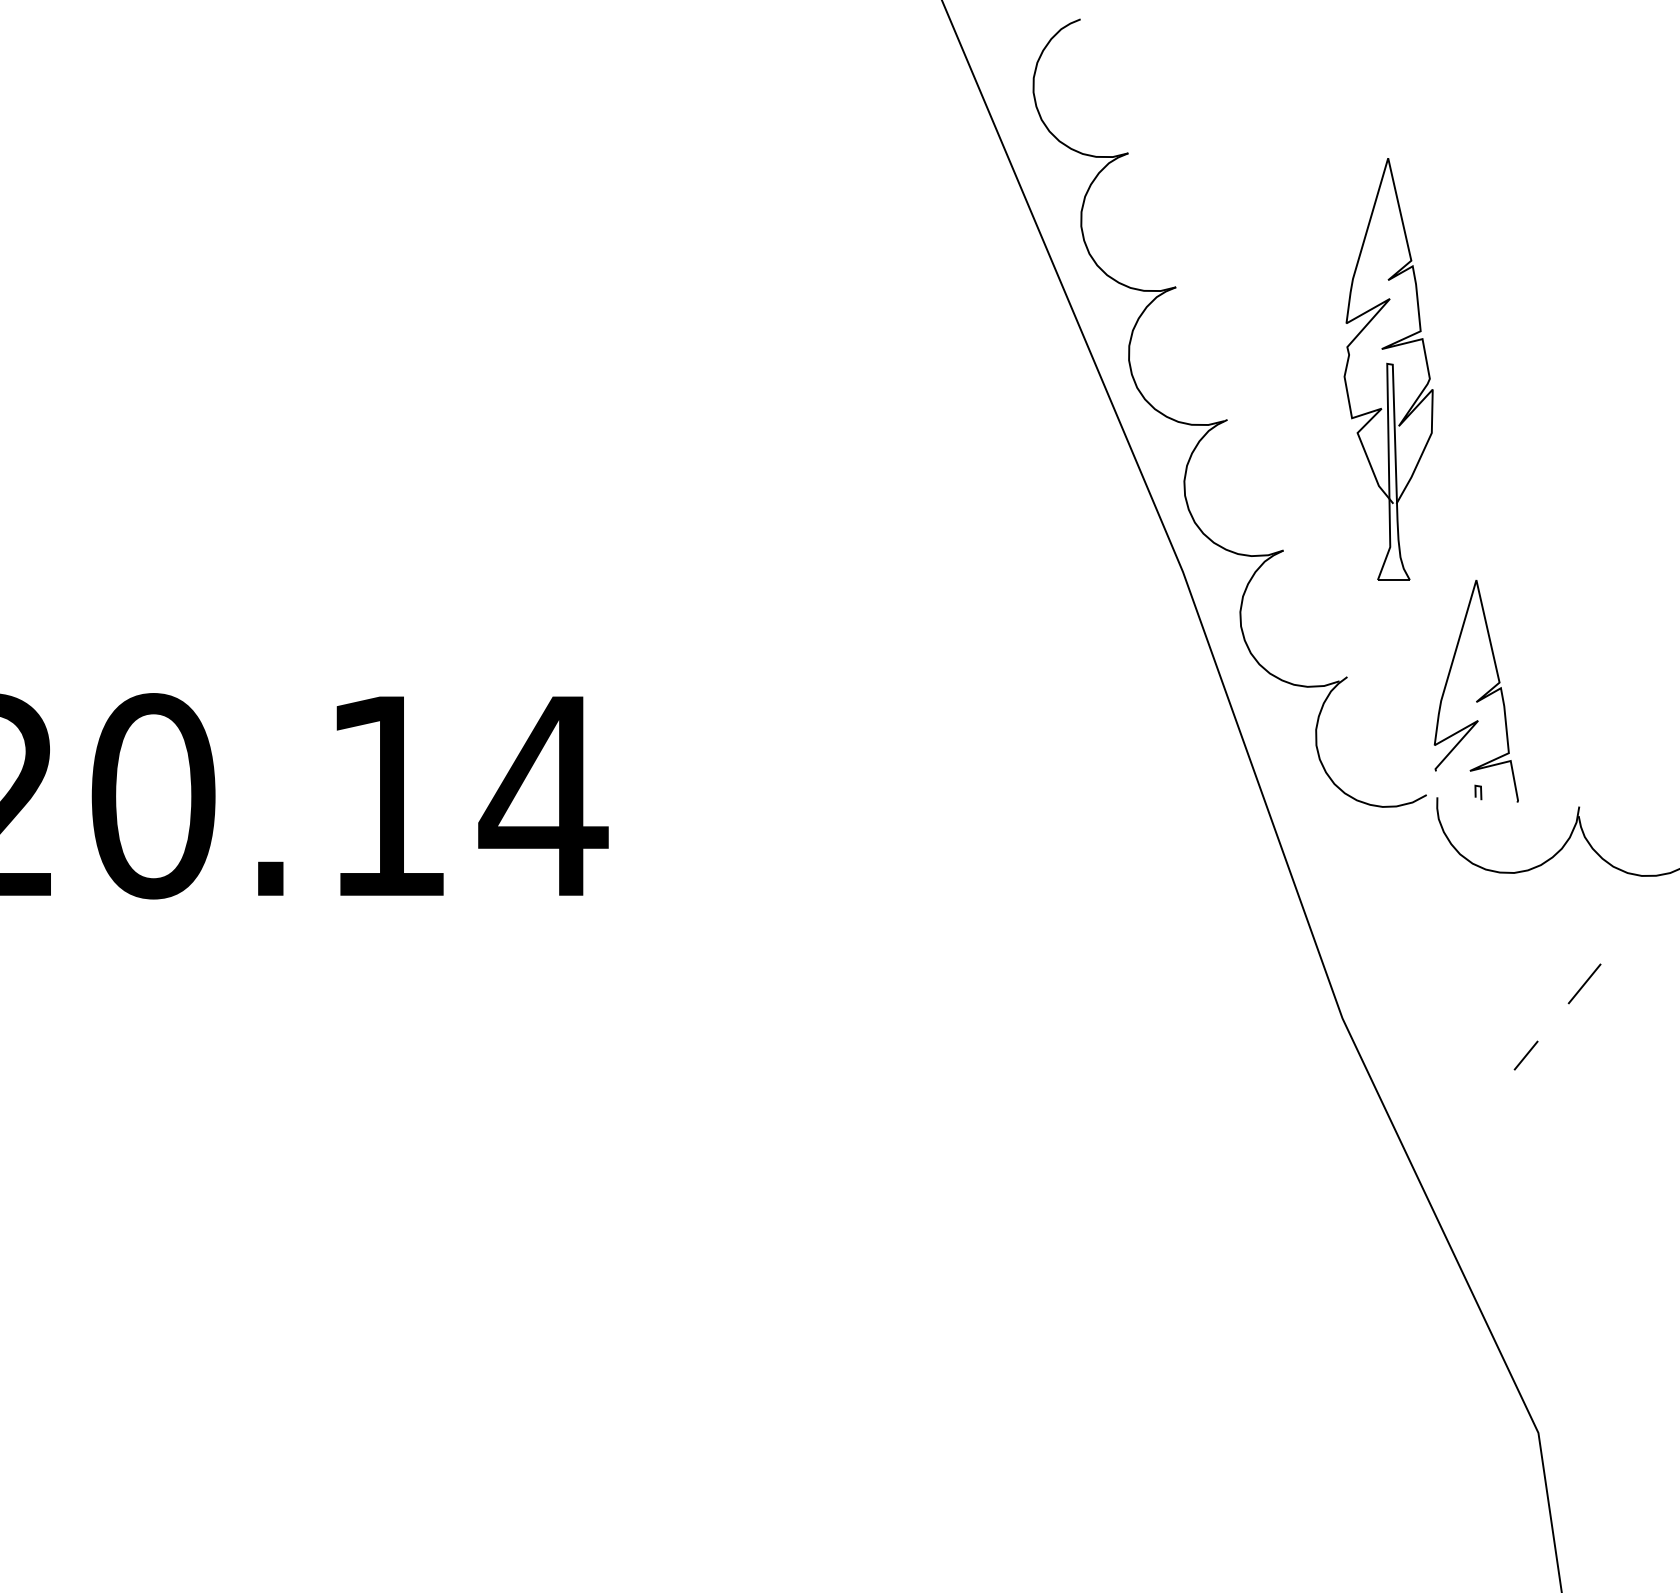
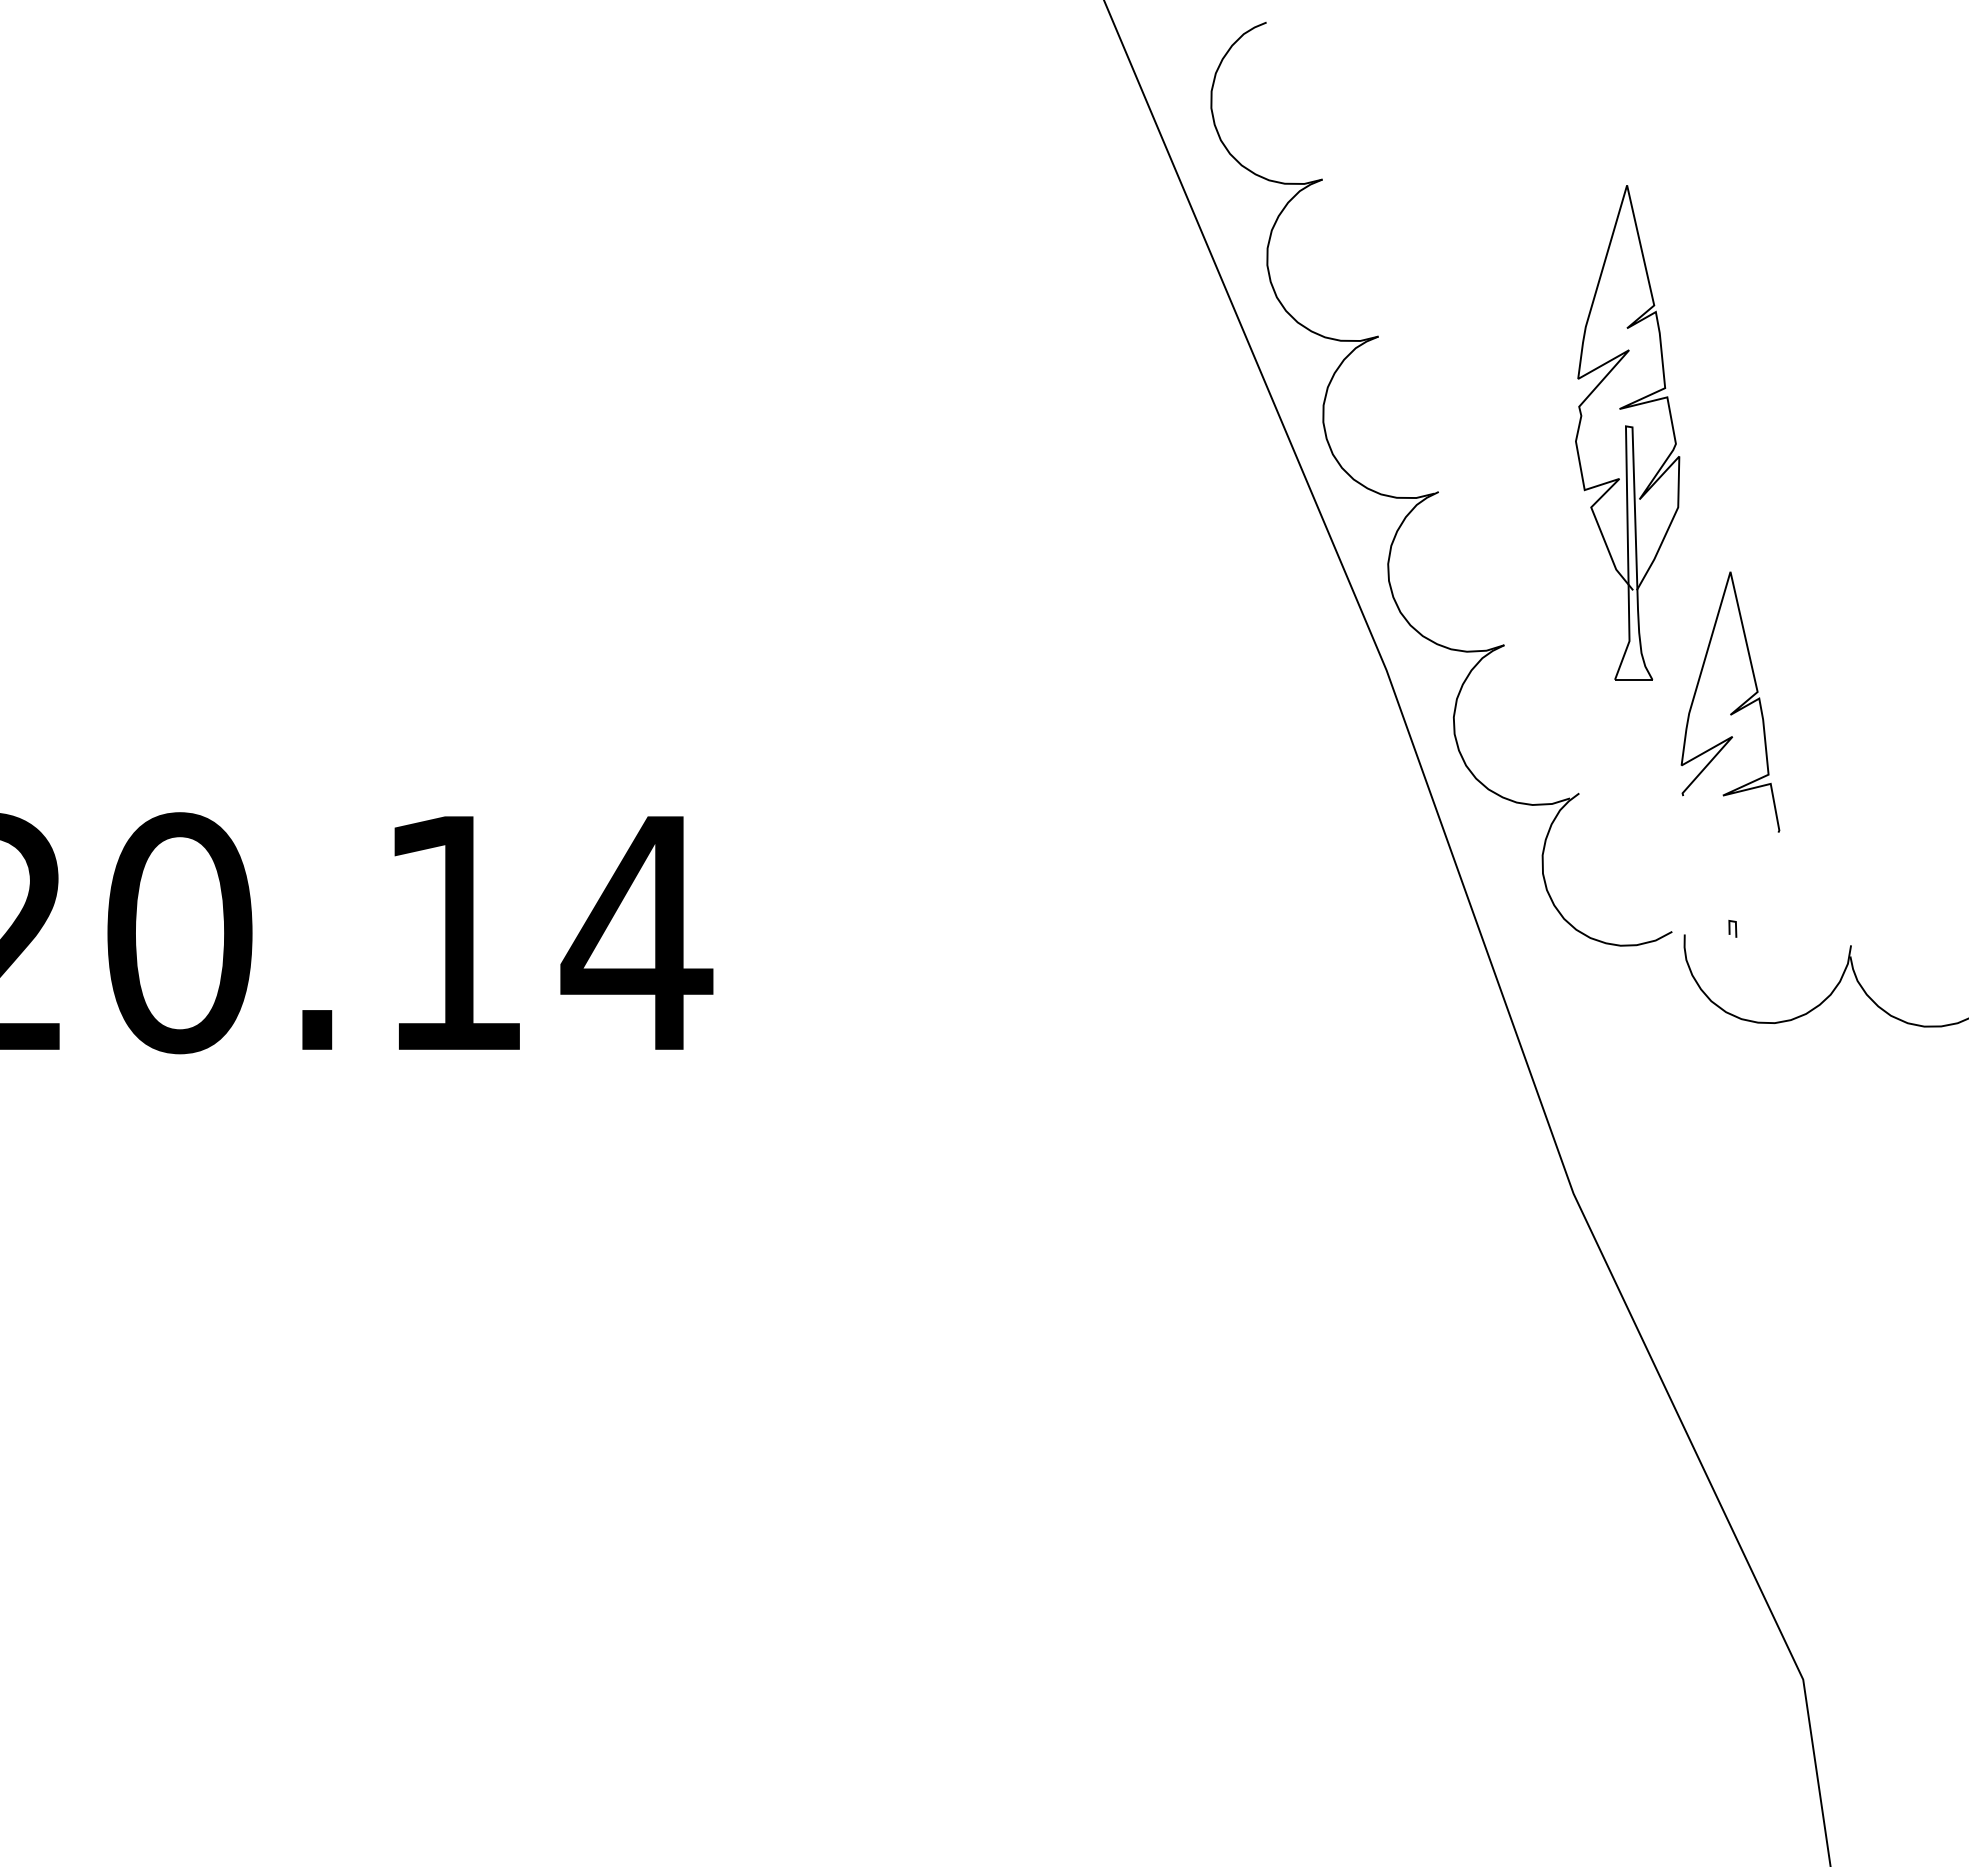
curve: (1482, 695) -> (1737, 707), moved
line: (1583, 983) -> (1856, 1152), removed
line: (1525, 1055) -> (1788, 1237), removed

